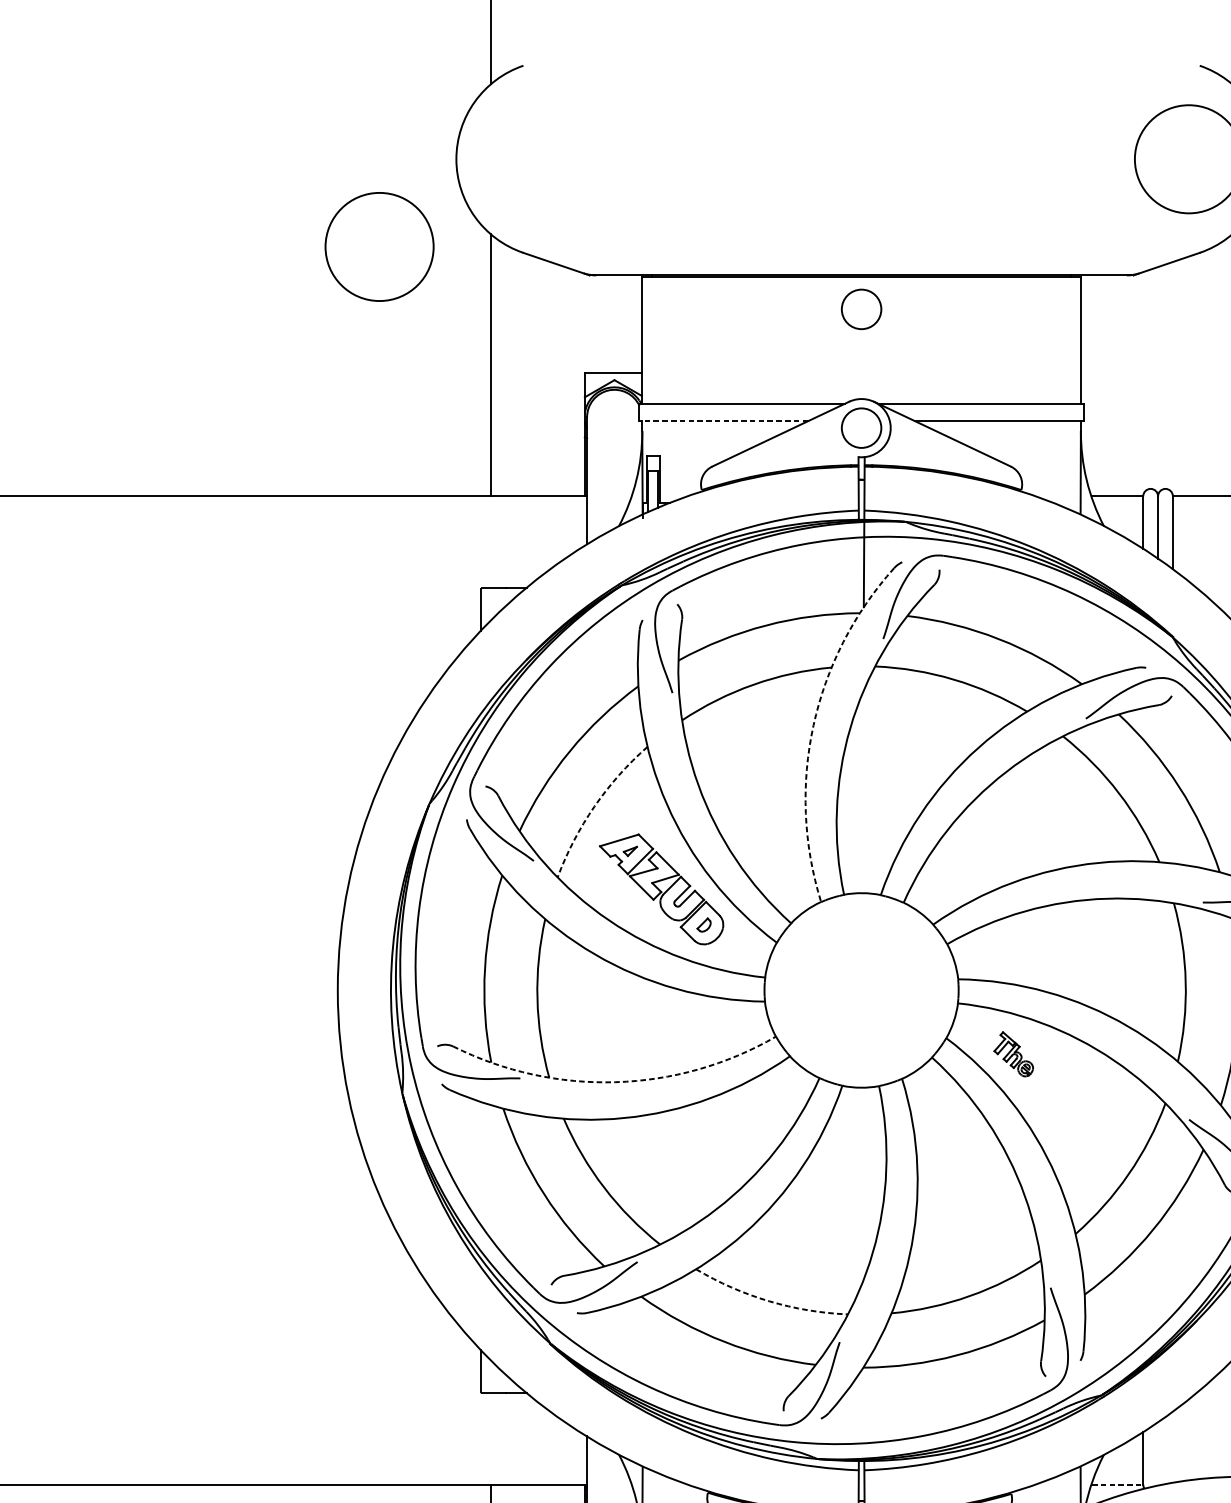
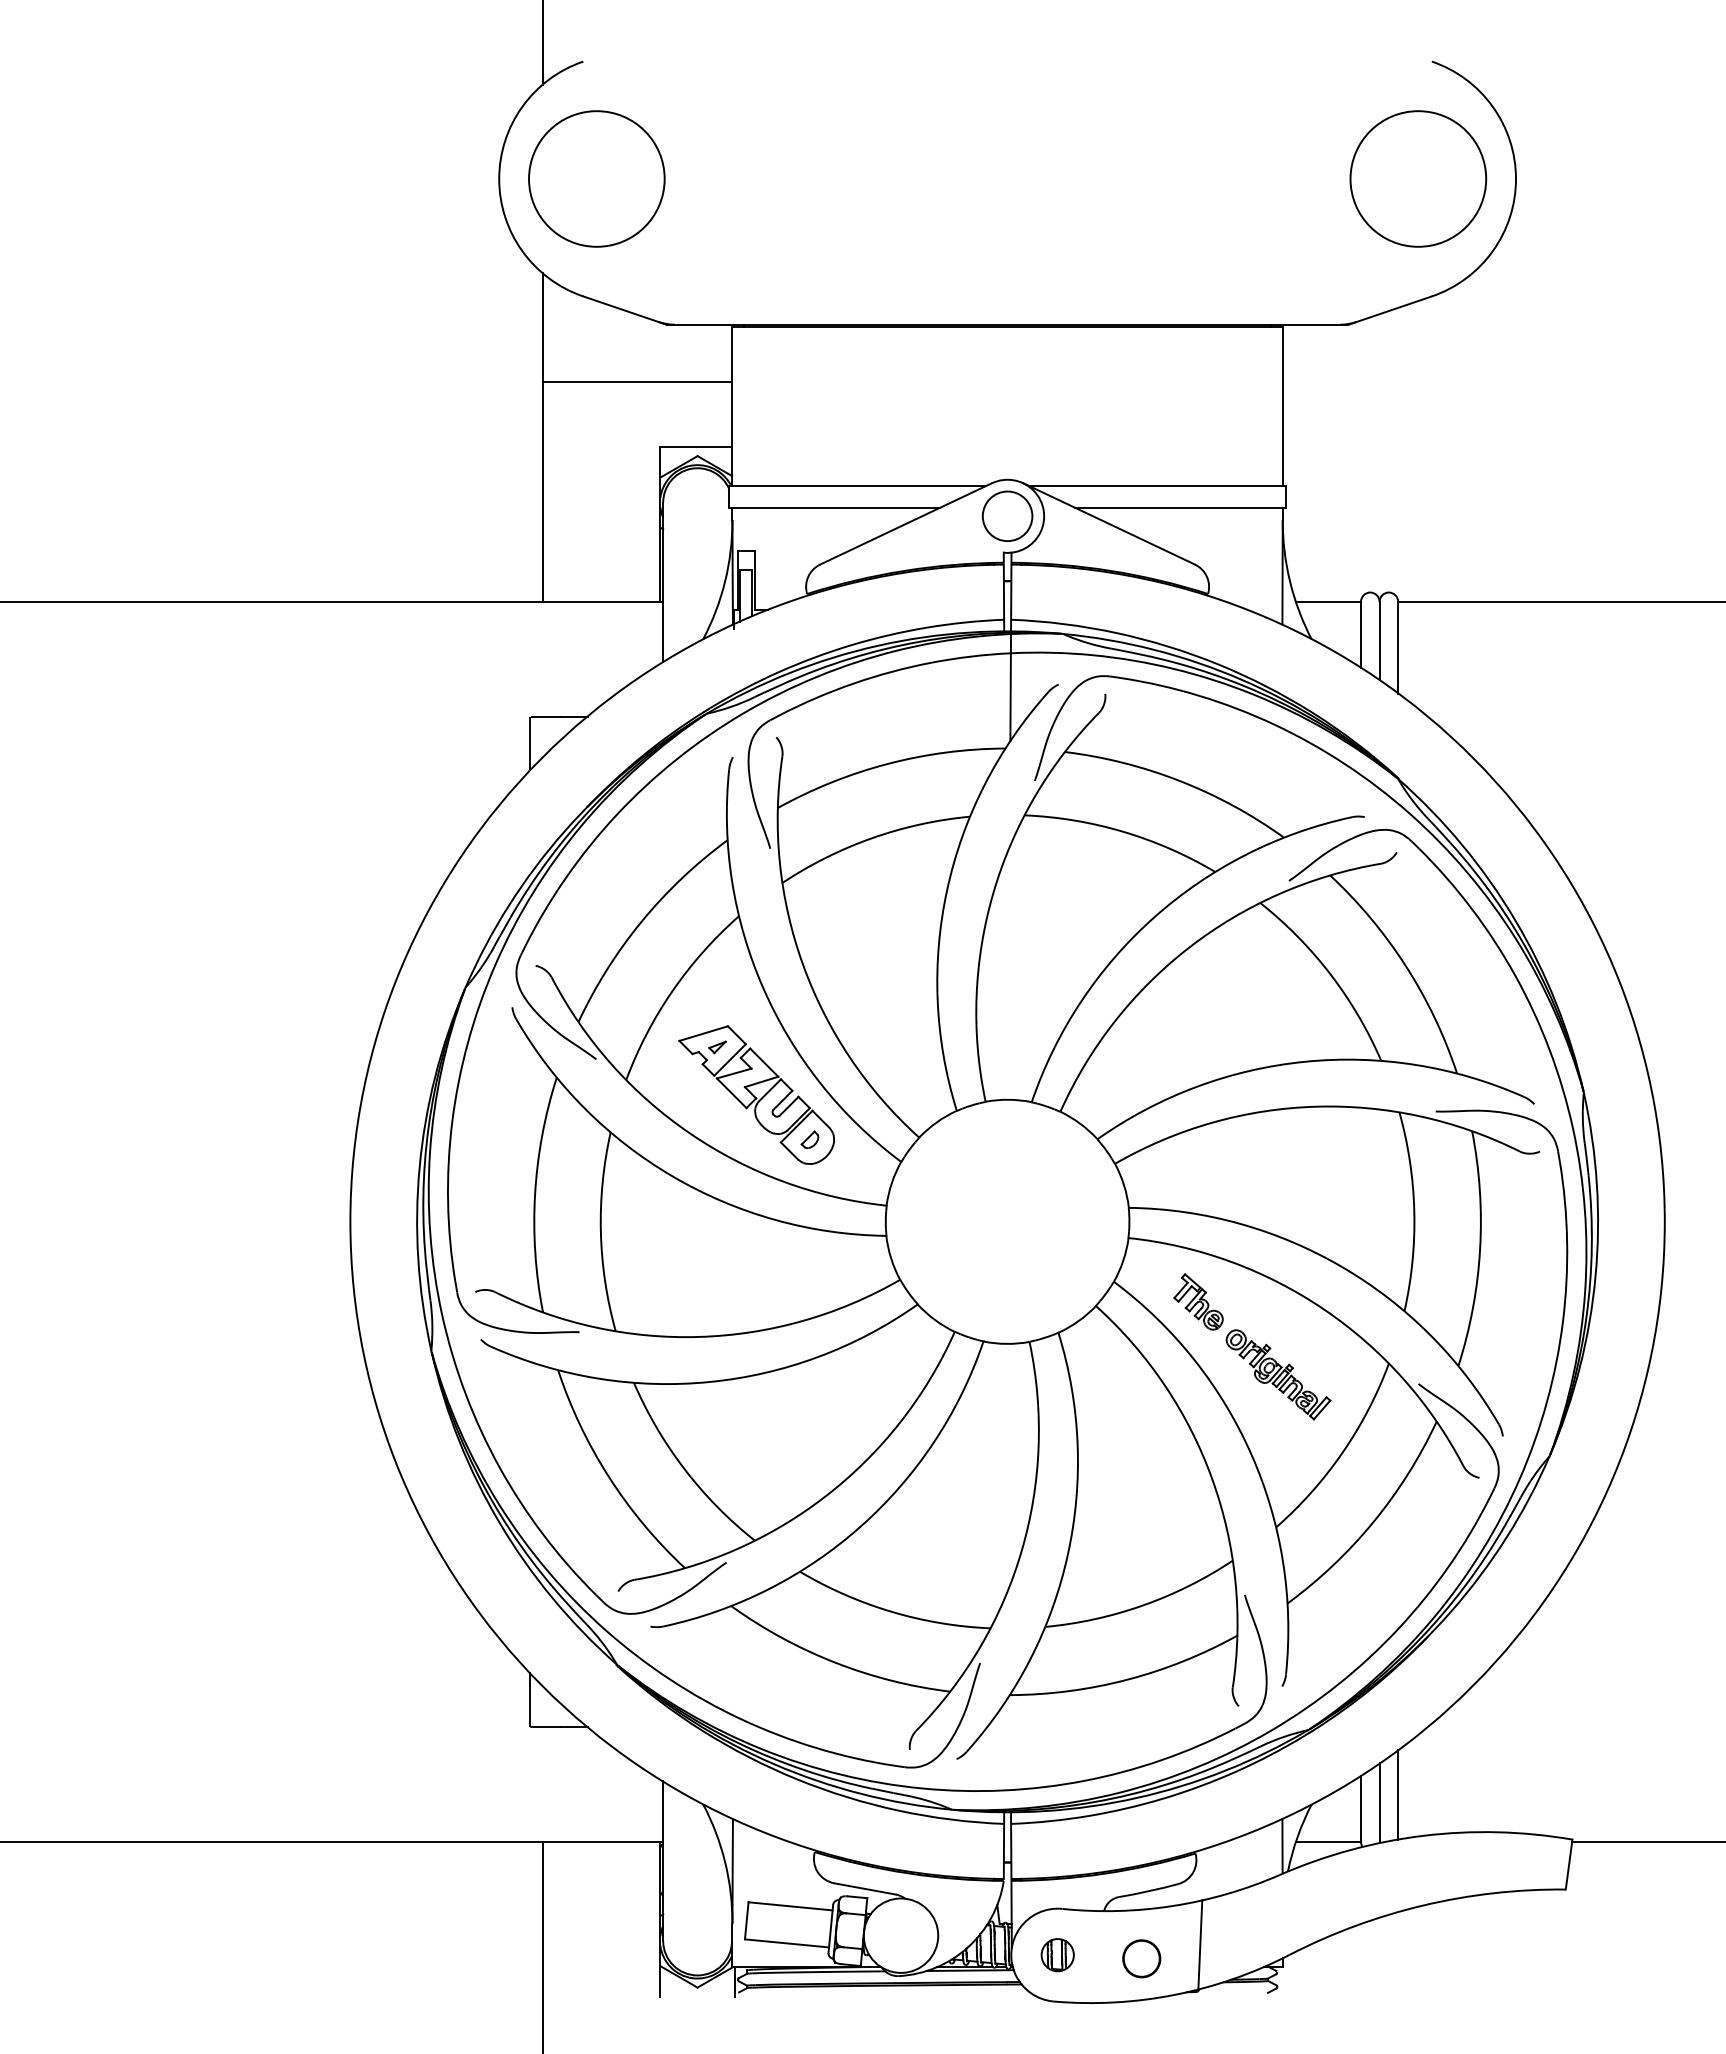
circle: (379, 246) -> (596, 178), moved
circle: (861, 308) -> (1007, 366), removed
line: (566, 320) -> (637, 381), added
line: (723, 421) -> (834, 507), dashed -> solid
arc: (813, 725) -> (947, 889), dashed -> solid
arc: (594, 806) -> (672, 991), dashed -> solid
arc: (616, 1081) -> (699, 1336), dashed -> solid
part: (1077, 1112) -> (1278, 1374), added
arc: (769, 1301) -> (891, 1611), dashed -> solid
line: (1173, 1446) -> (1398, 1794), added
line: (1157, 1453) -> (1379, 1802), added
line: (1118, 1484) -> (1329, 1841), dashed -> solid

